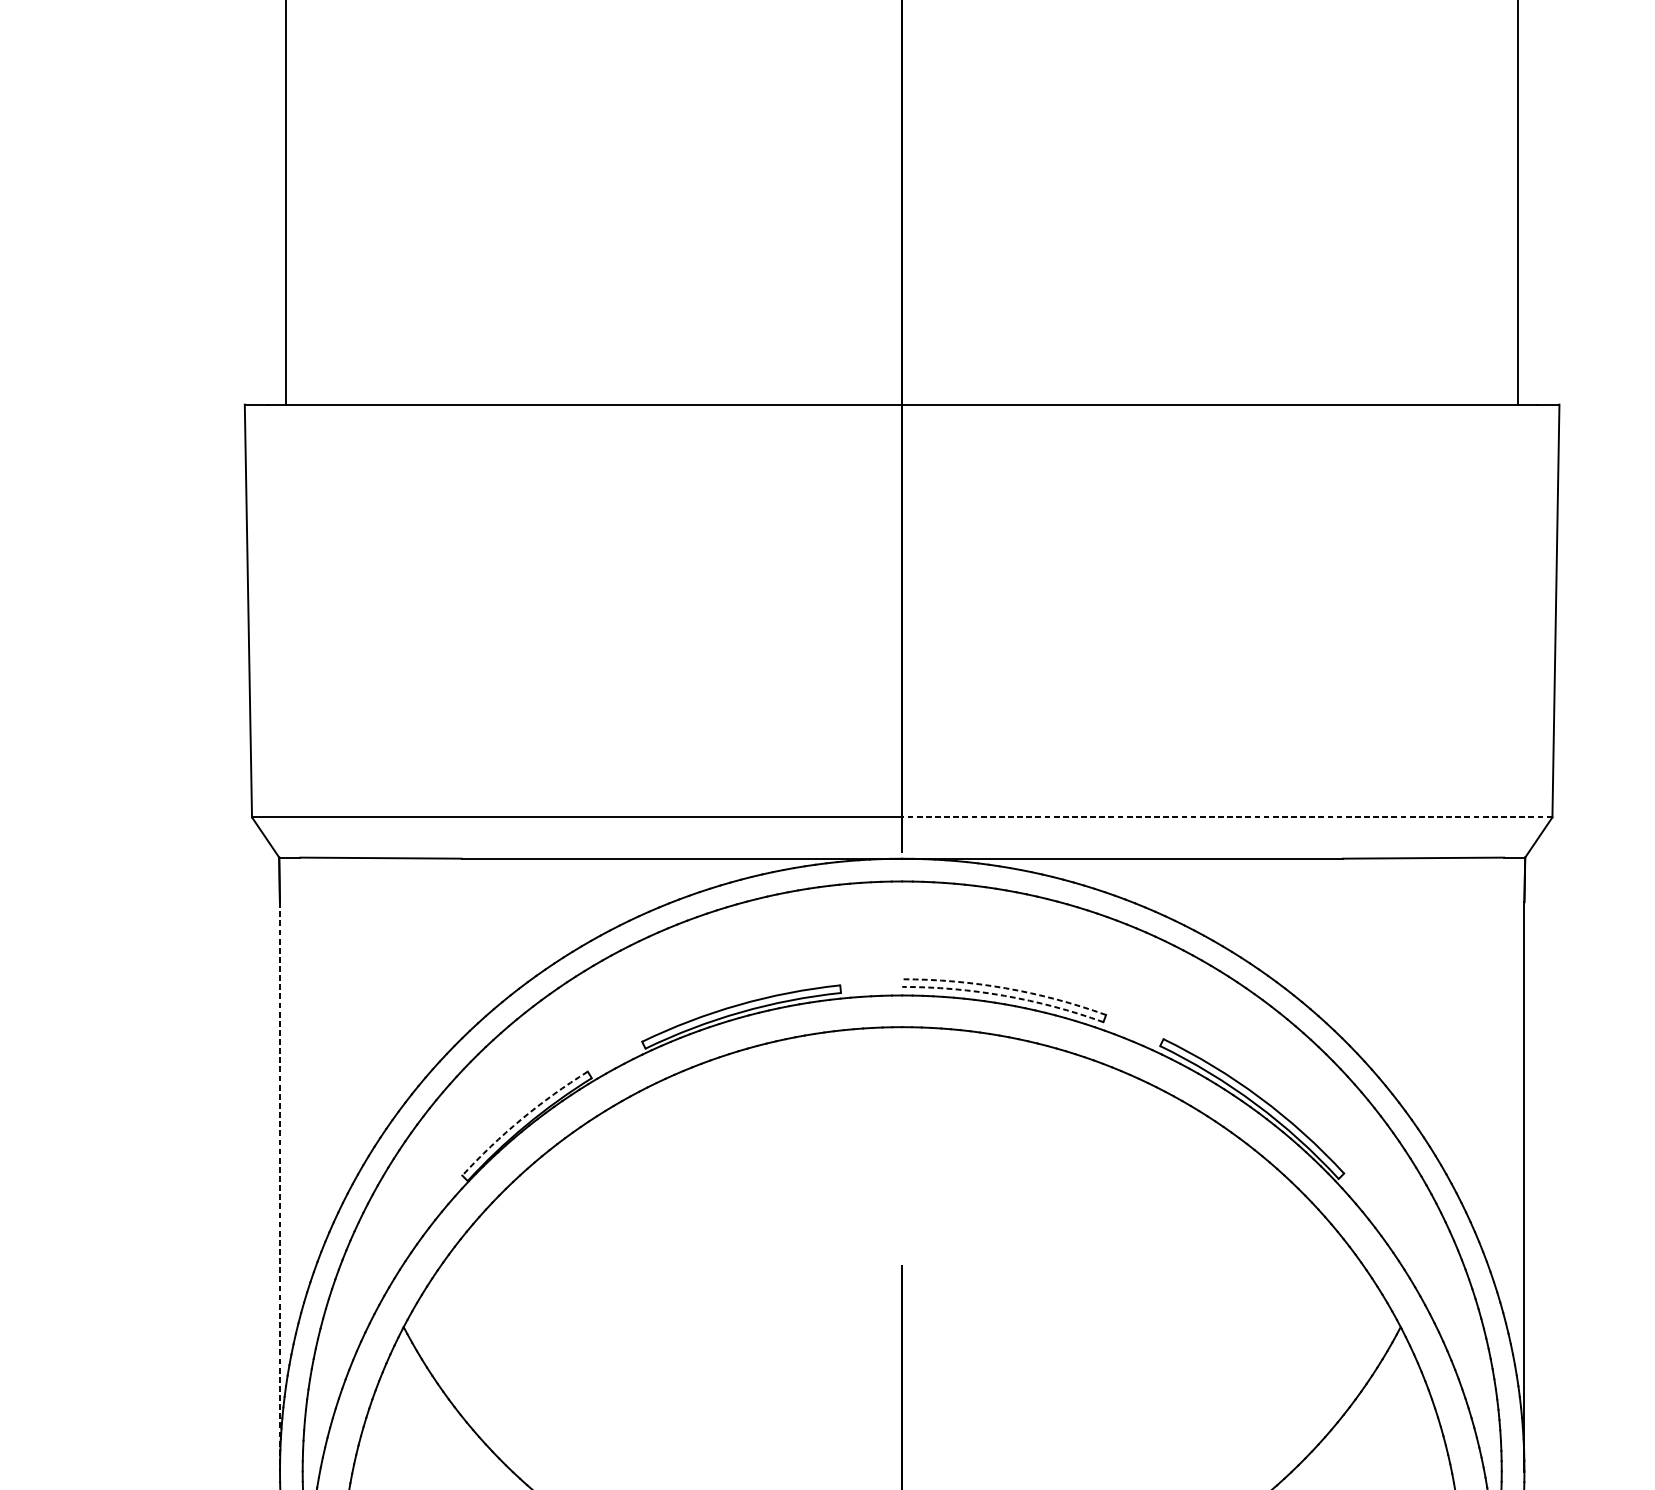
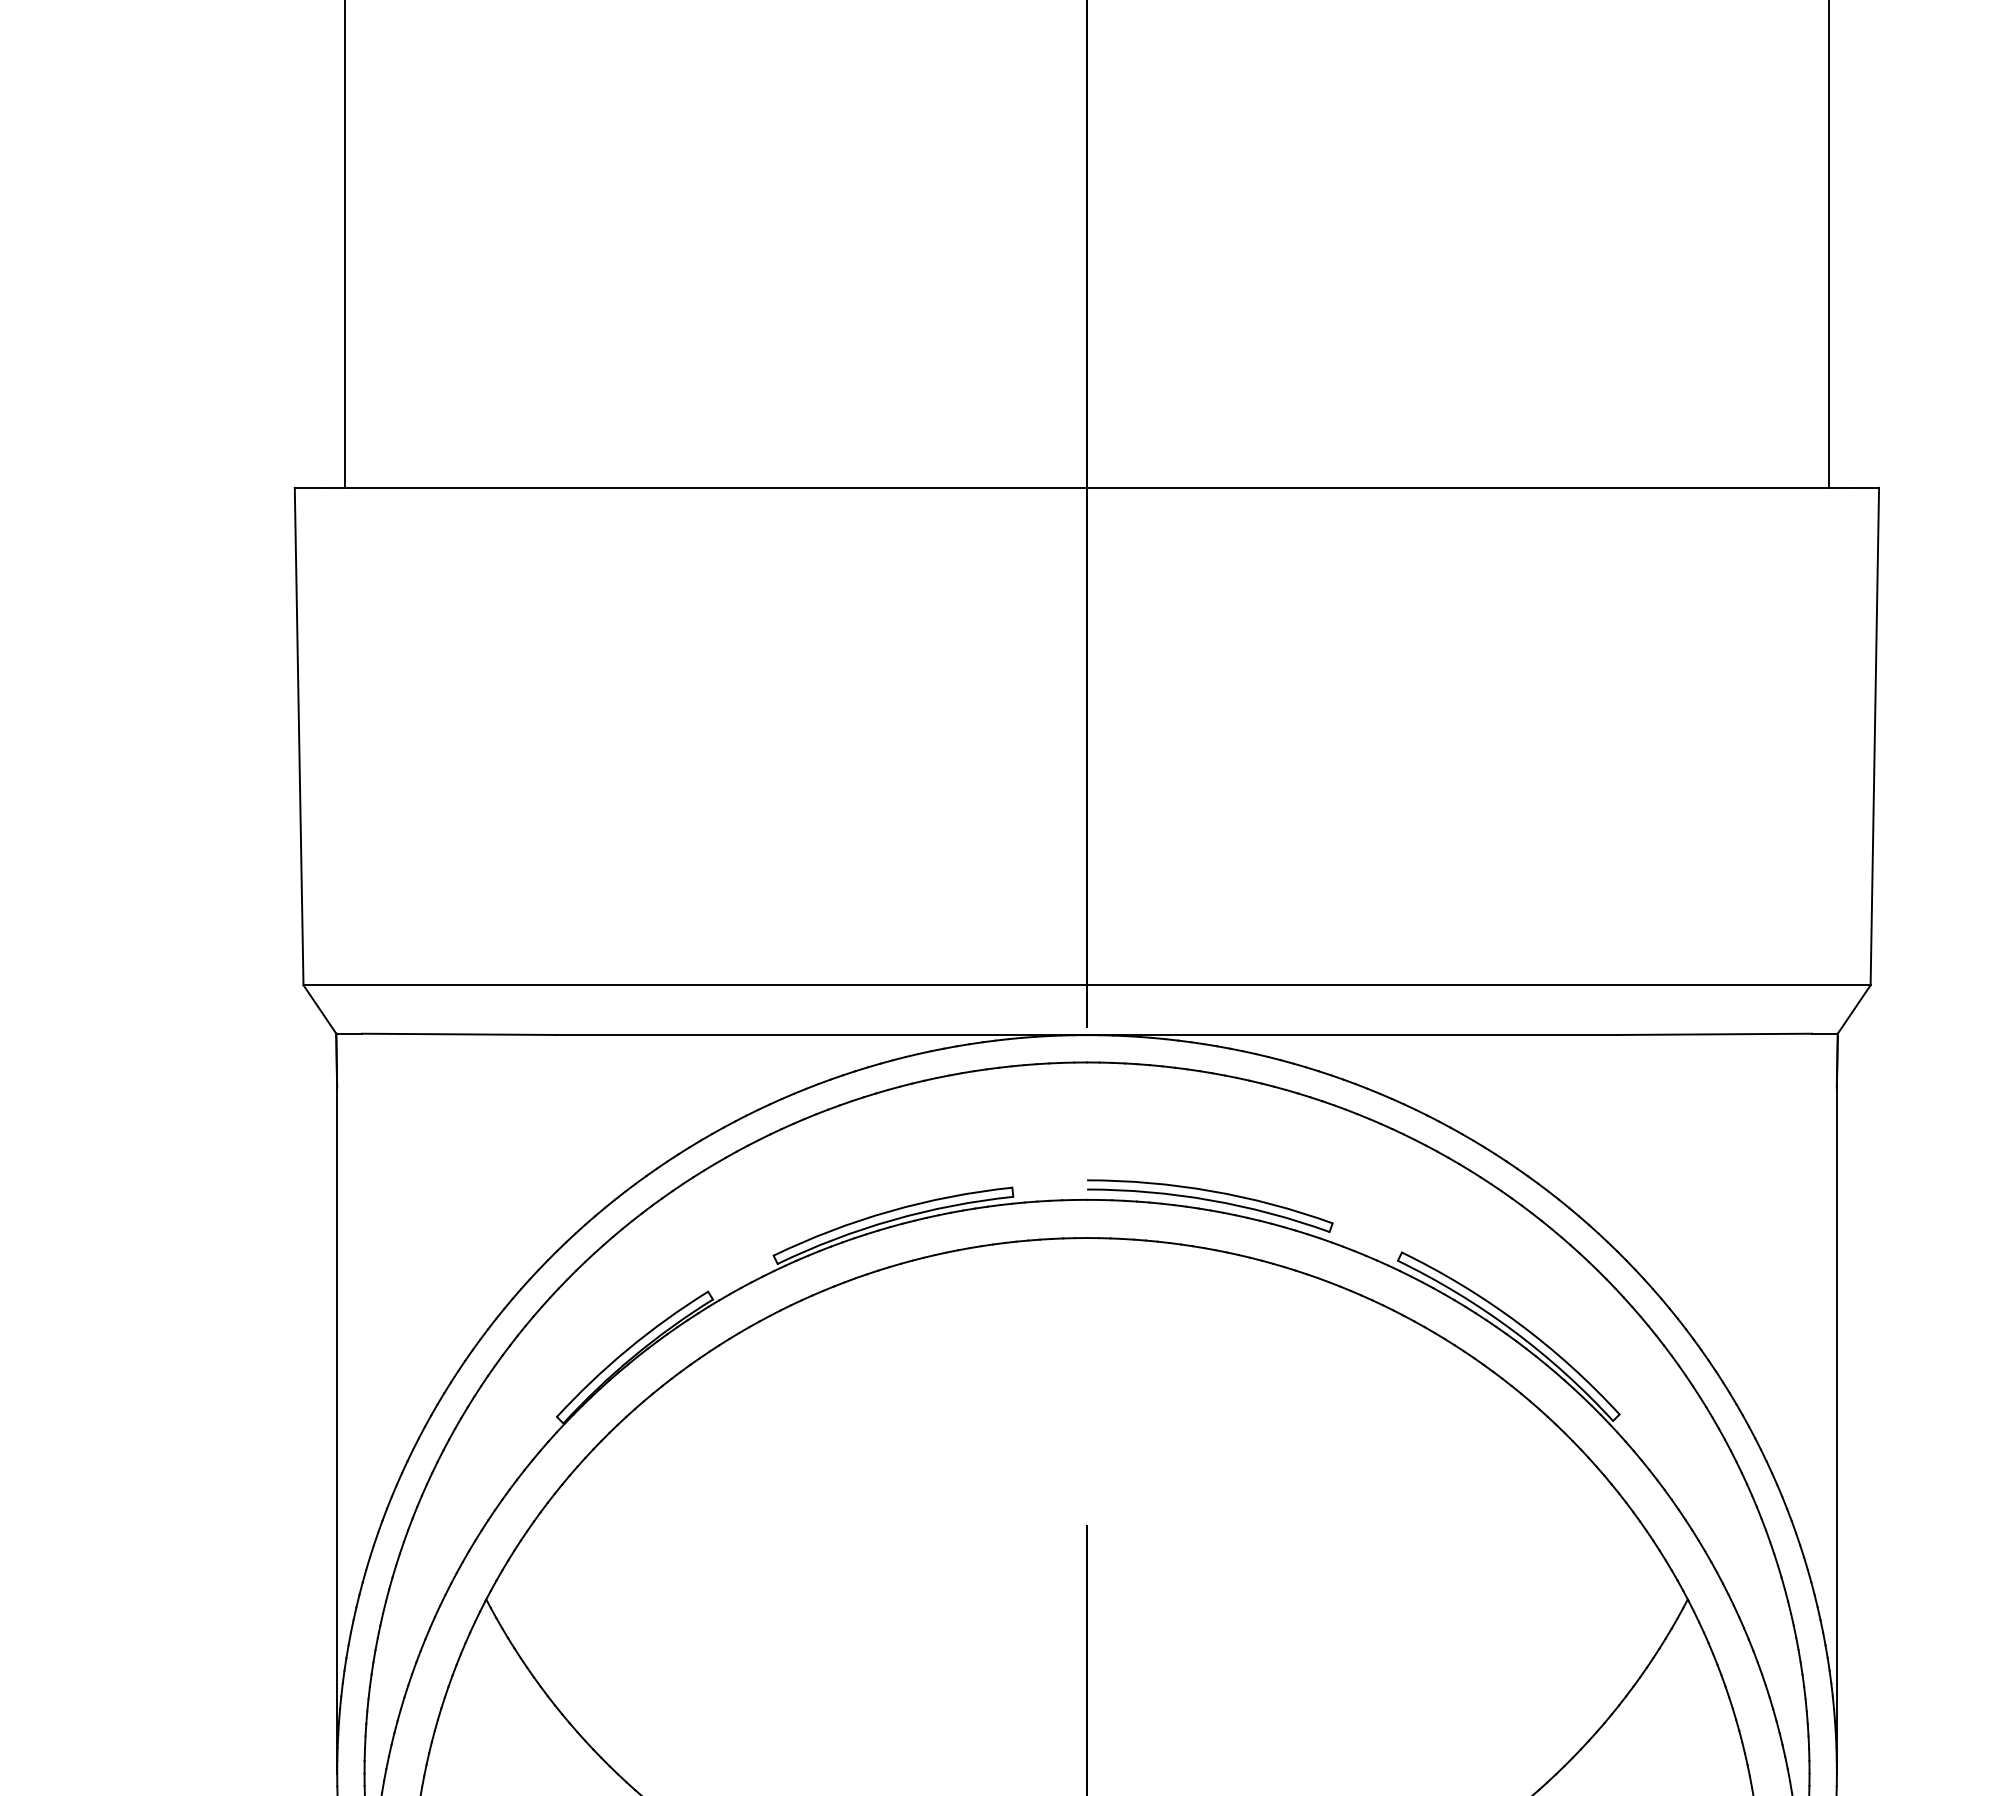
line: (1227, 817) -> (1478, 985), dashed -> solid
arc: (1005, 988) -> (1211, 1191), dashed -> solid
arc: (1004, 996) -> (1210, 1200), dashed -> solid
arc: (521, 1119) -> (628, 1349), dashed -> solid
line: (280, 1186) -> (337, 1430), dashed -> solid

